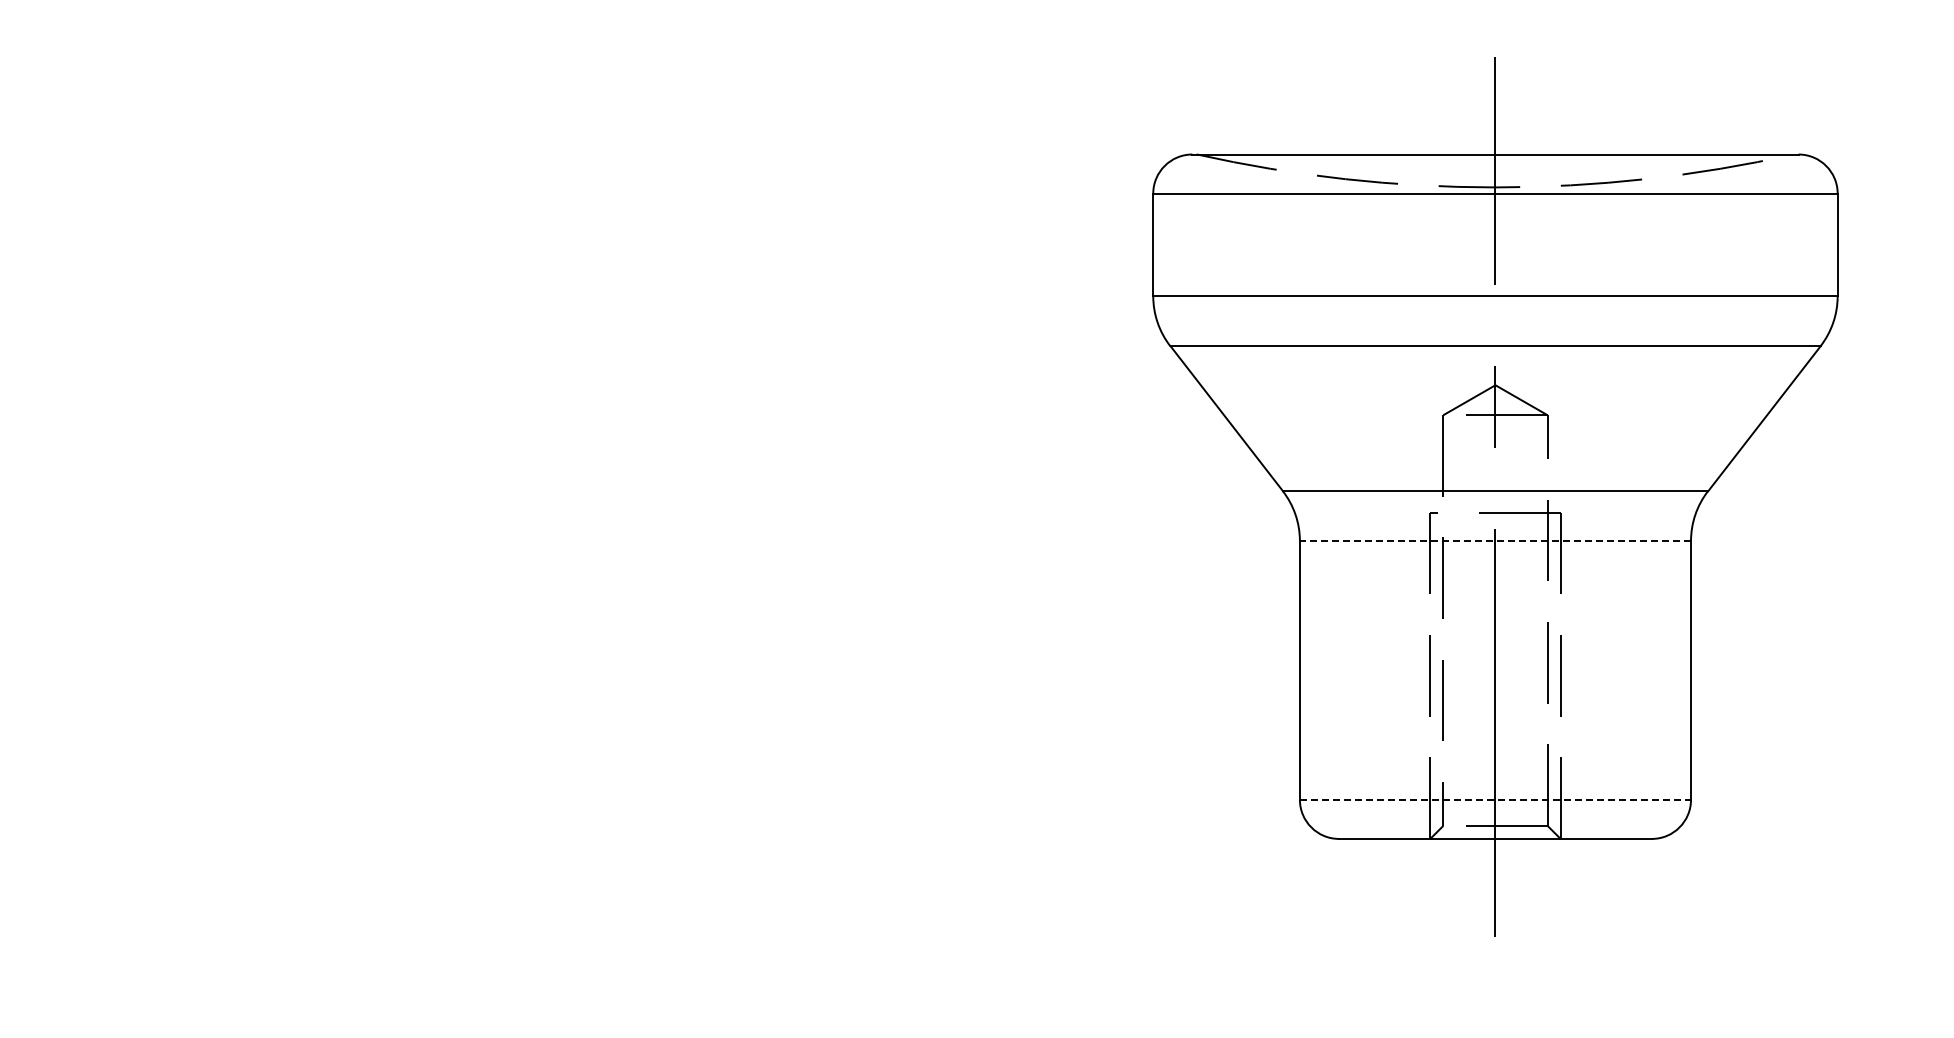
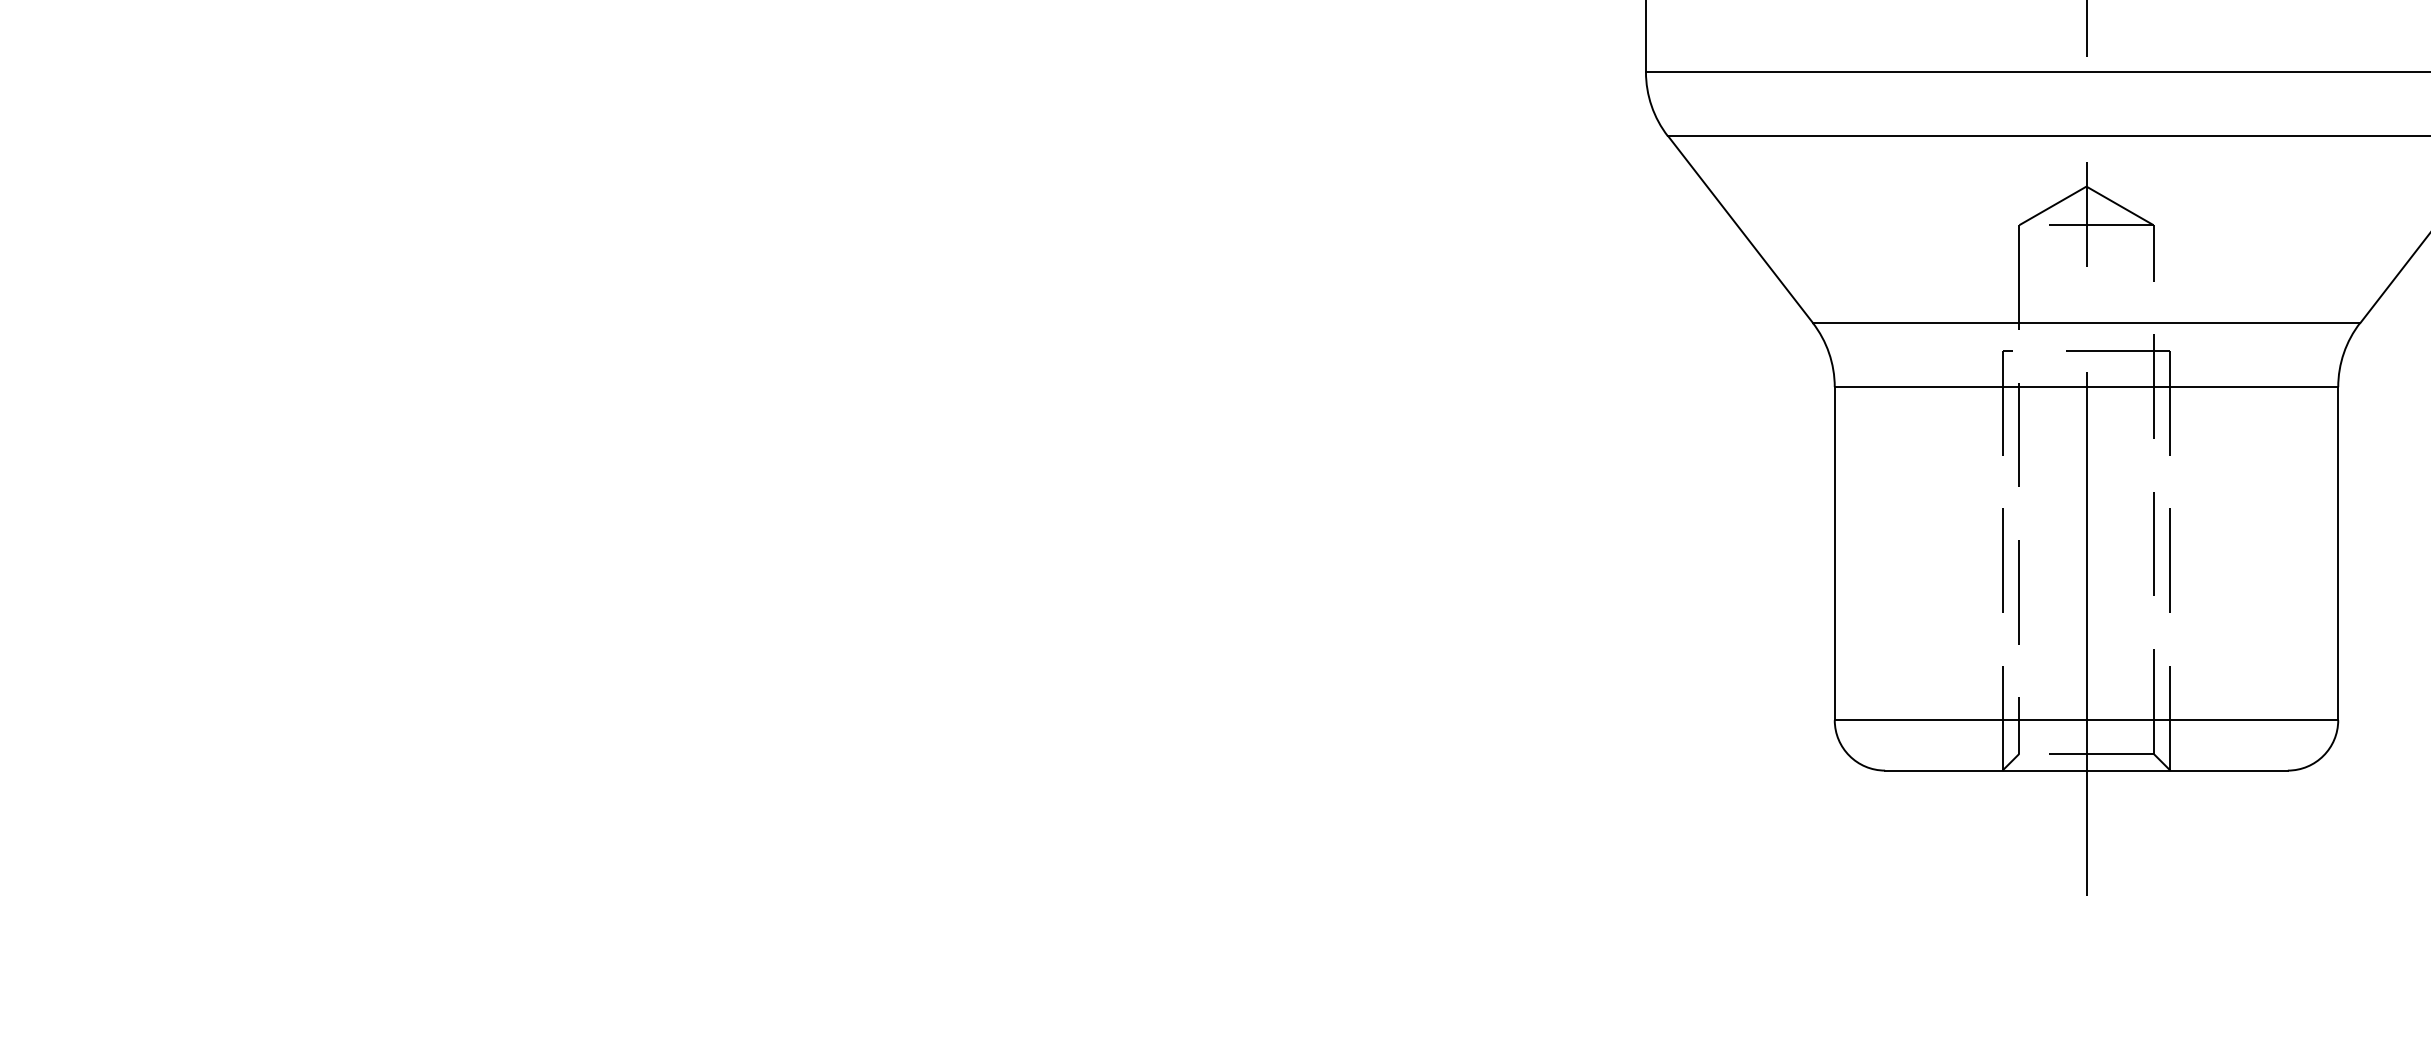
line: (1495, 541) -> (2086, 387), dashed -> solid
line: (1495, 799) -> (2086, 719), dashed -> solid

